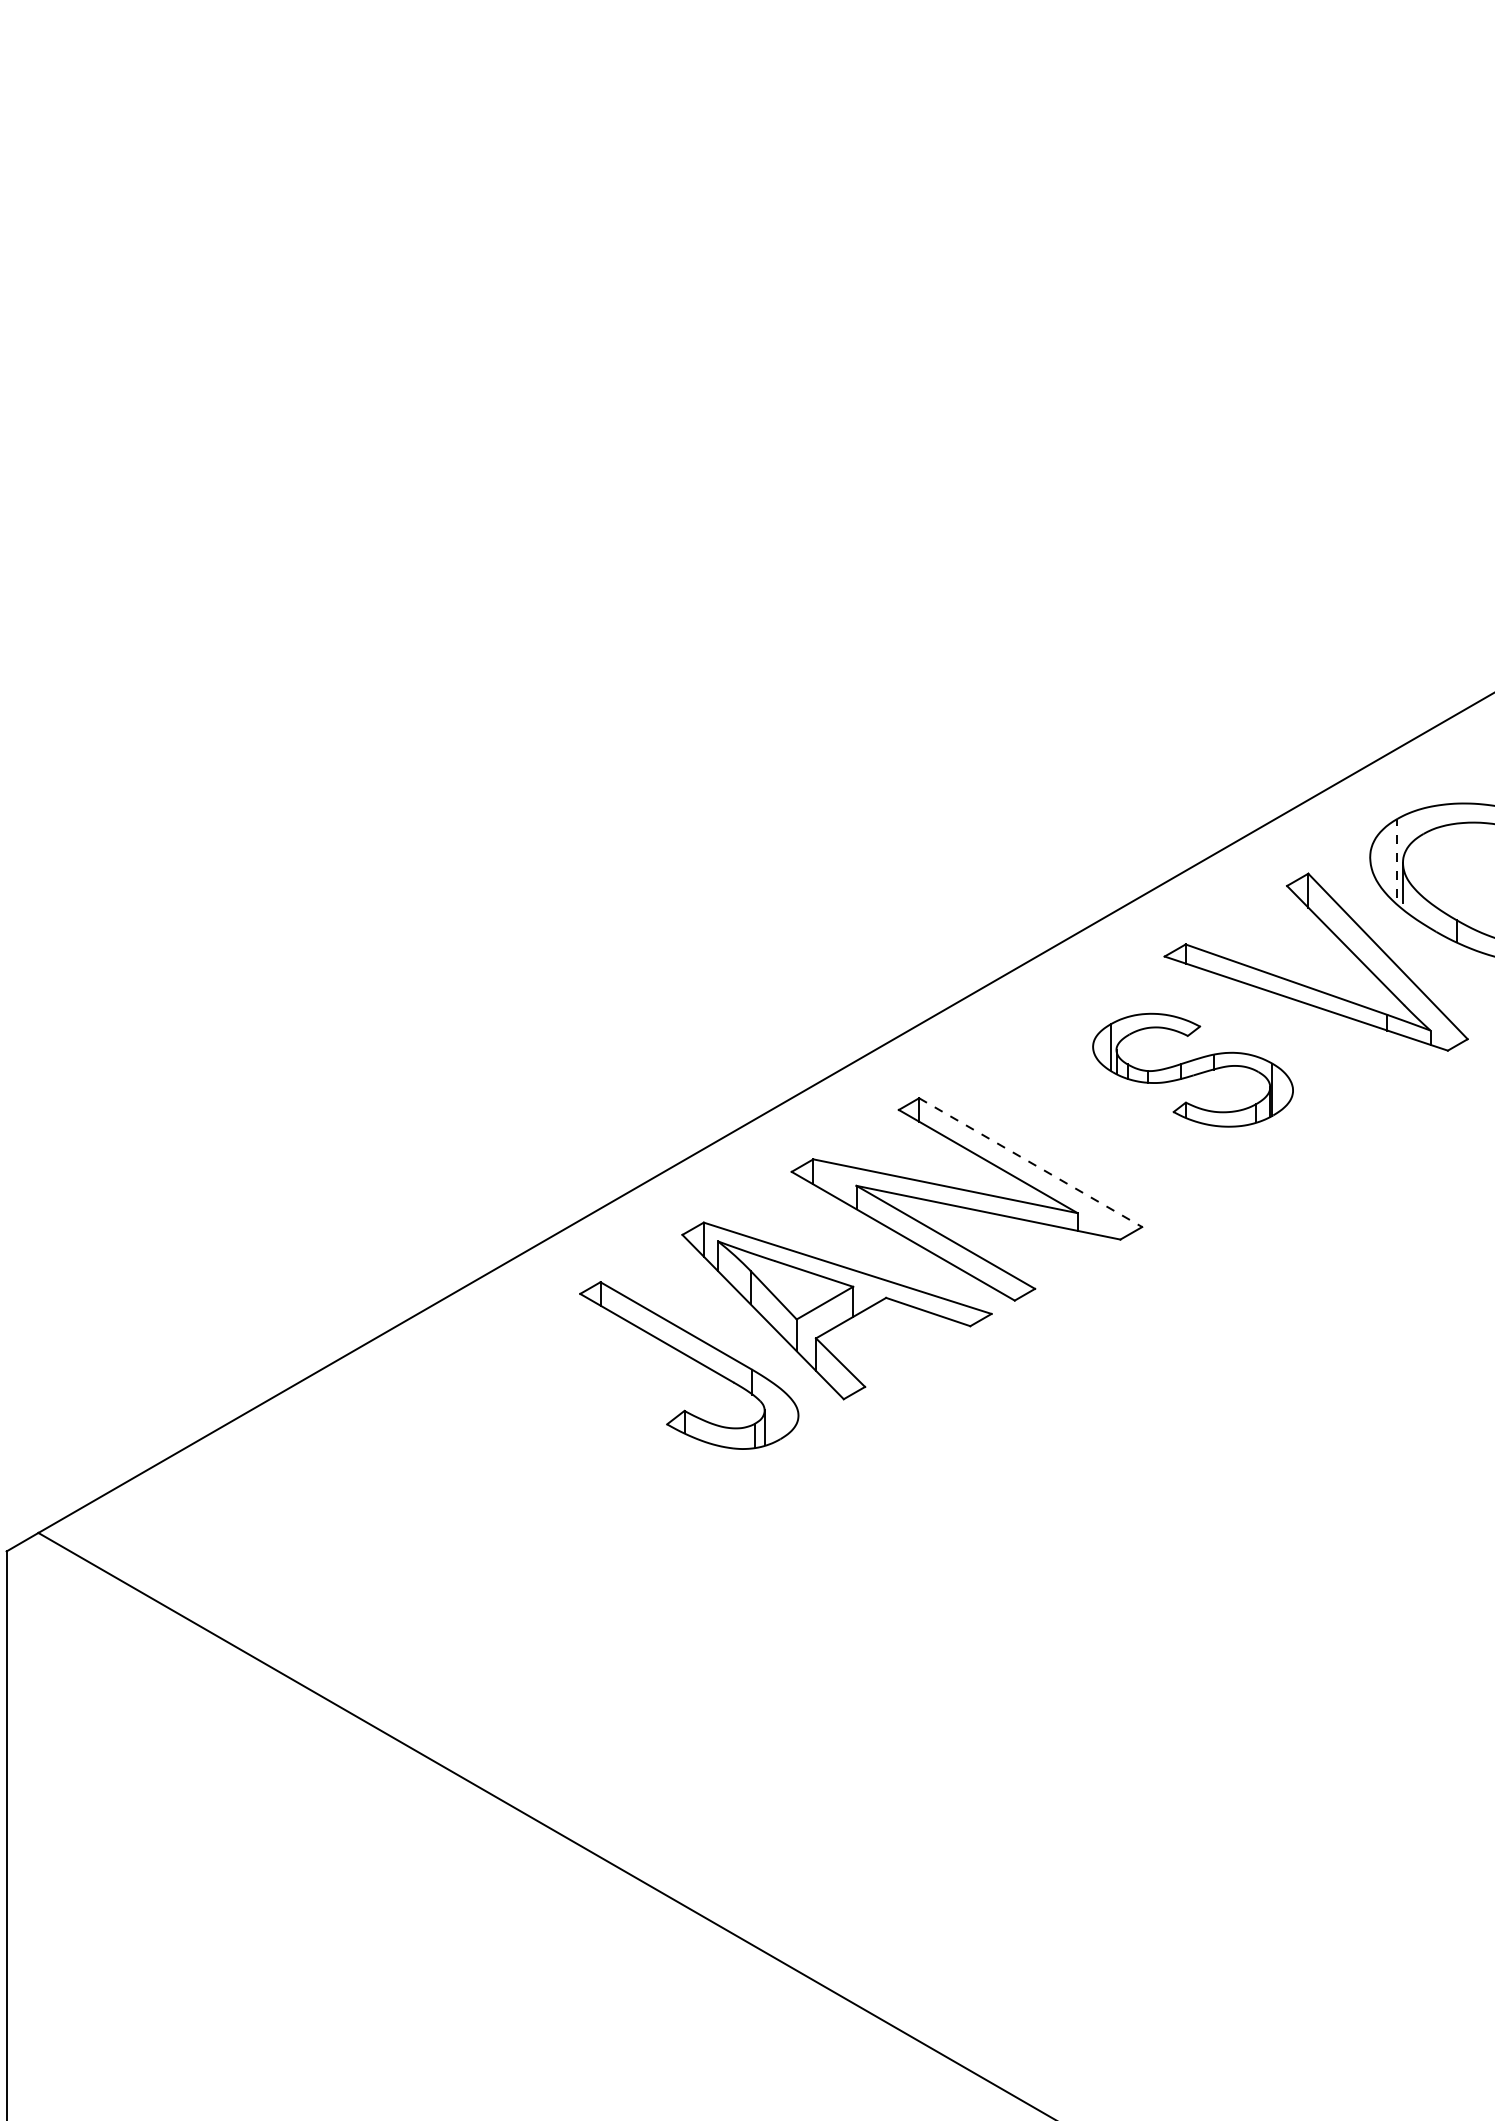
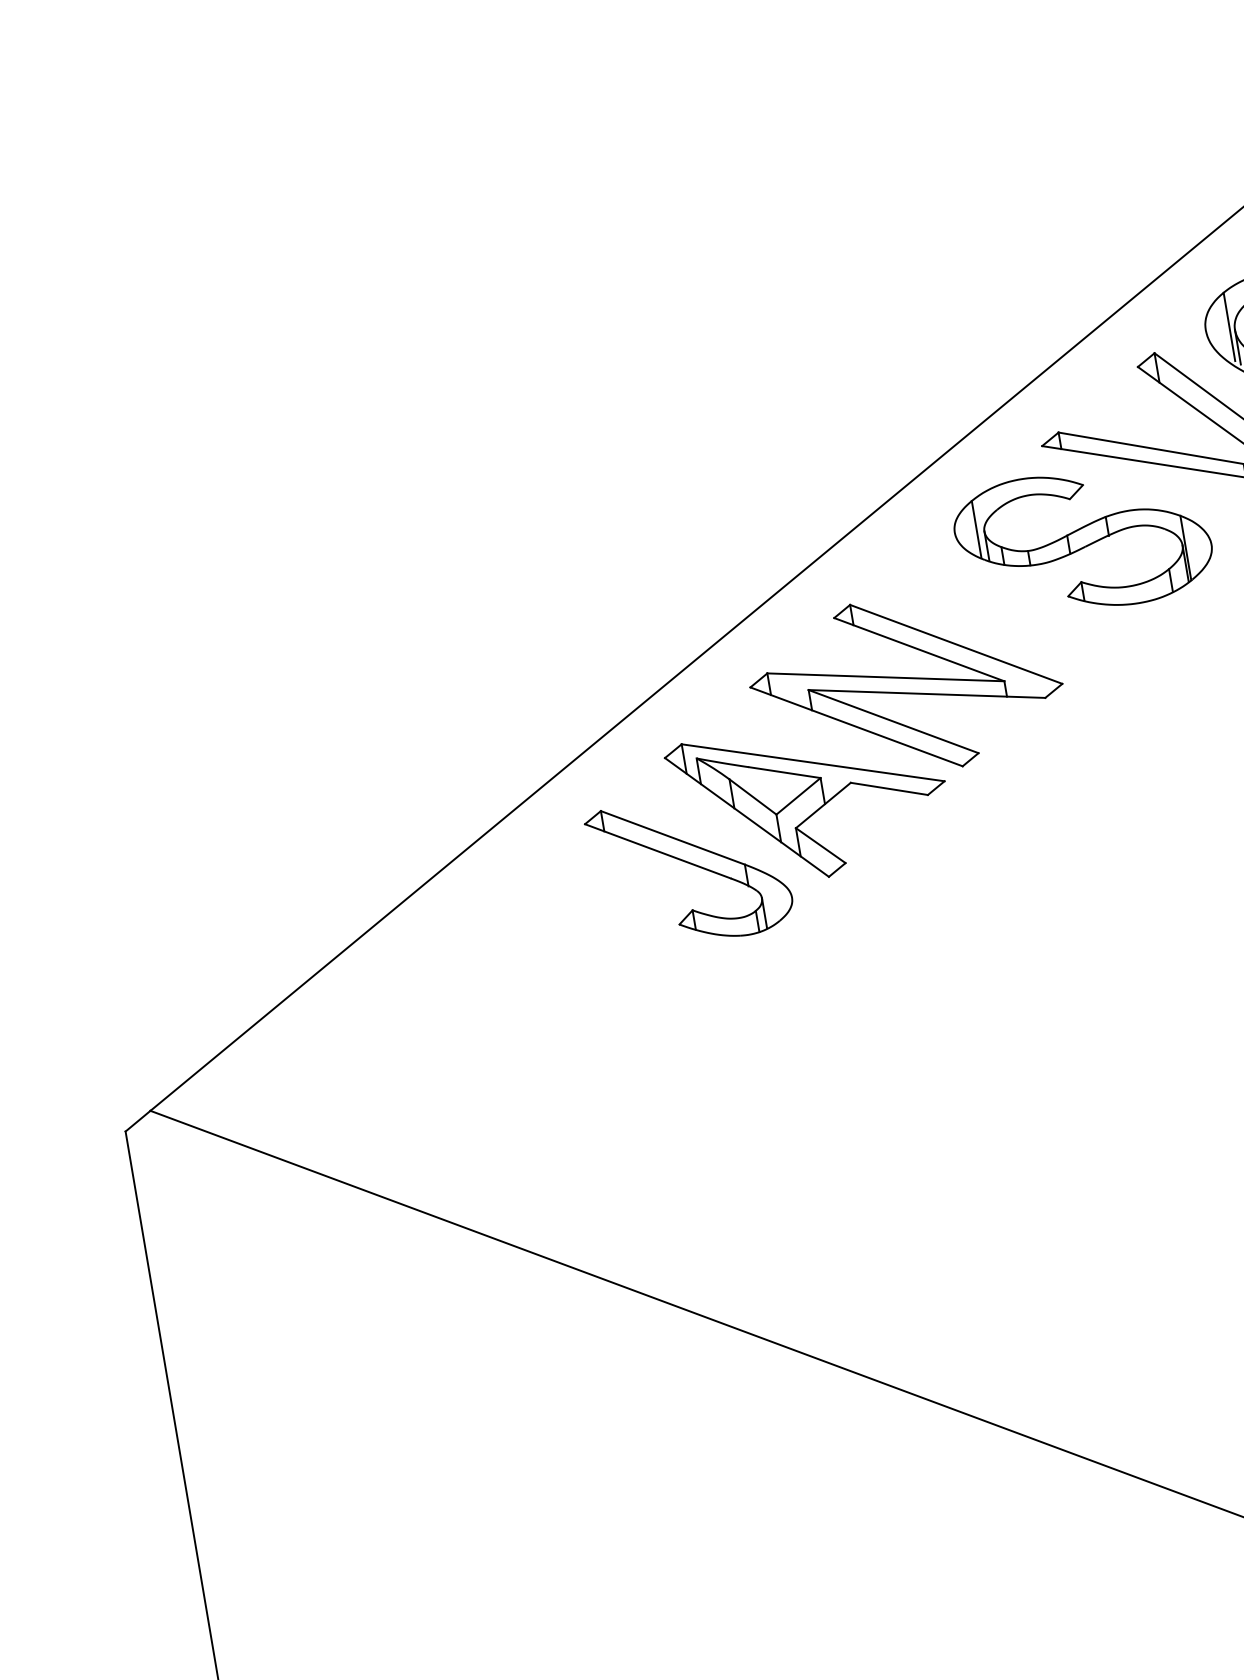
line: (1397, 857) -> (1229, 326), dashed -> solid
part: (1192, 1069) -> (1082, 539), size x1.43
line: (1030, 1162) -> (956, 644), dashed -> solid

